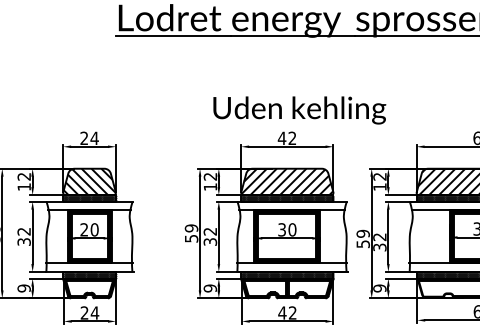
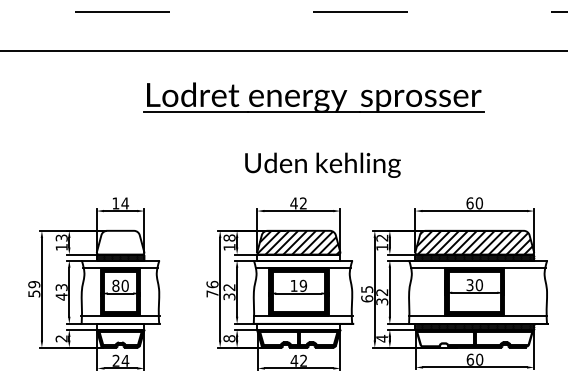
text: (299, 109) -> (322, 164), moved
text: (83, 138) -> (115, 203), 24 -> 14
text: (23, 176) -> (61, 237), 12 -> 13
text: (210, 176) -> (229, 237), 12 -> 18
hatch: (89, 181) -> (120, 242), removed
hatch: (286, 198) -> (298, 257), removed
text: (83, 229) -> (115, 285), 20 -> 80
text: (286, 229) -> (298, 285), 30 -> 19
text: (191, 232) -> (212, 288), 59 -> 76
text: (23, 237) -> (61, 292), 32 -> 43
text: (363, 239) -> (367, 294), 59 -> 65
hatch: (89, 274) -> (120, 326), removed
hatch: (286, 274) -> (298, 326), removed
text: (23, 288) -> (61, 338), 9 -> 2
text: (210, 288) -> (229, 338), 9 -> 8
text: (380, 288) -> (382, 338), 9 -> 4

